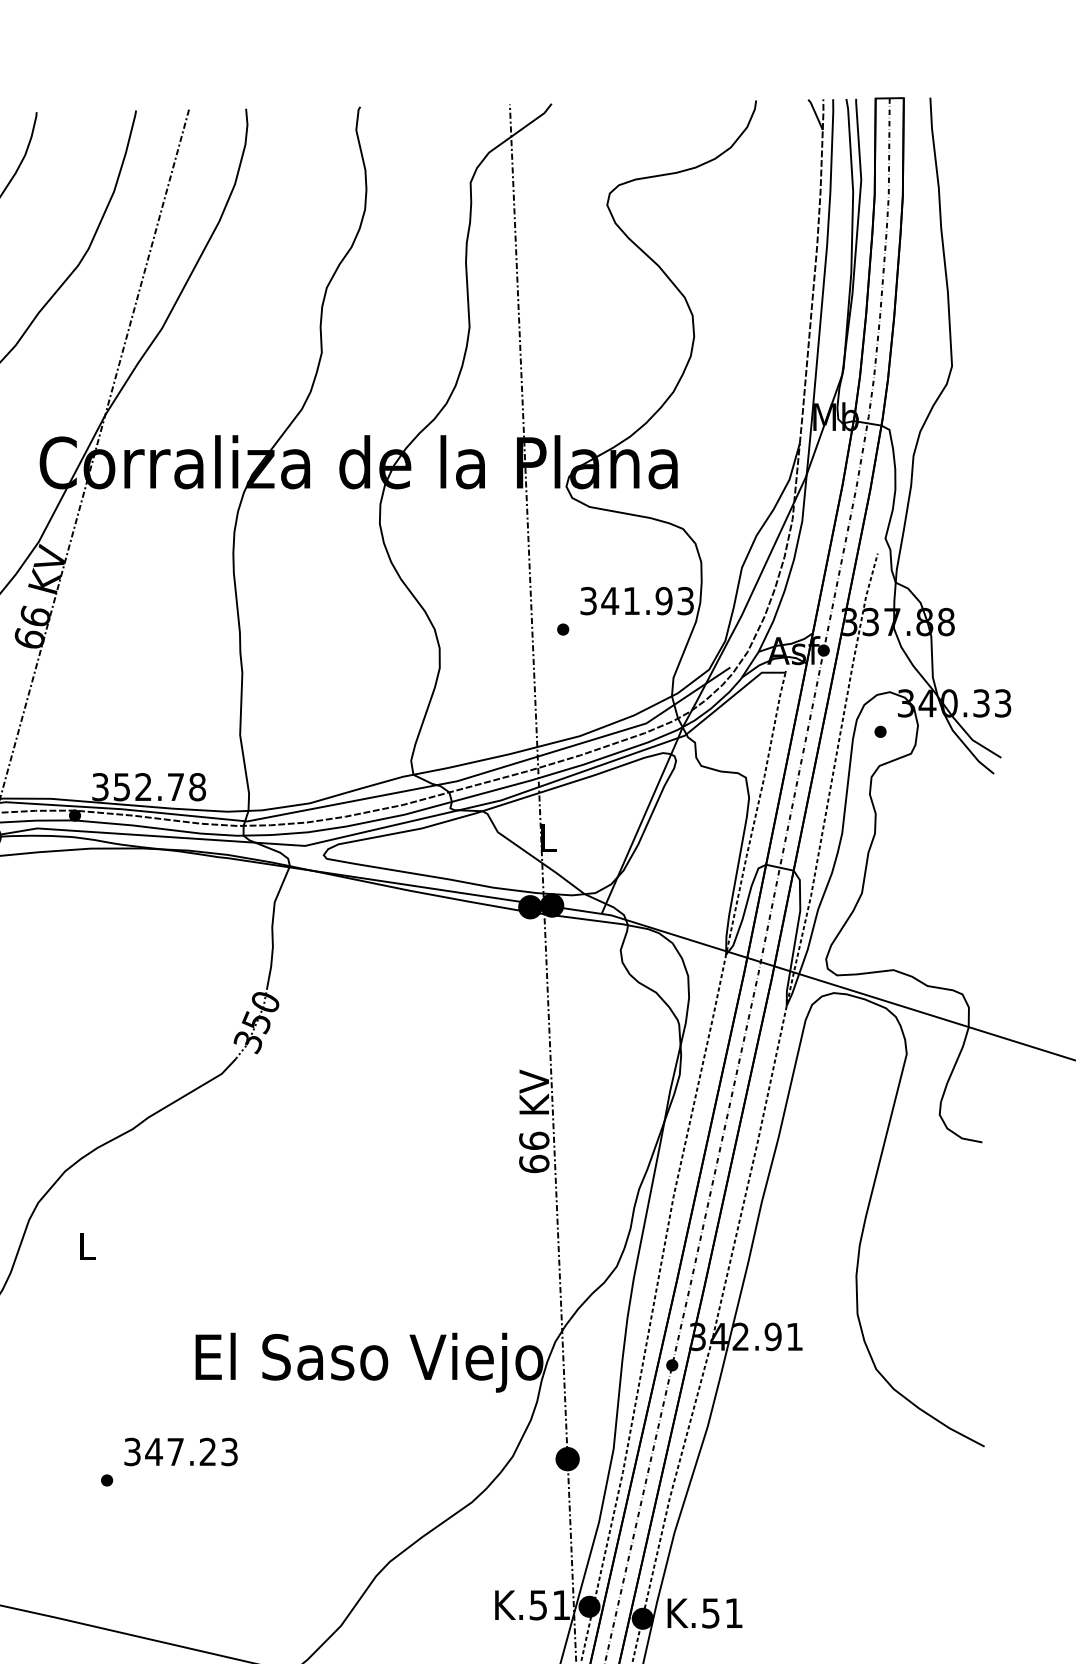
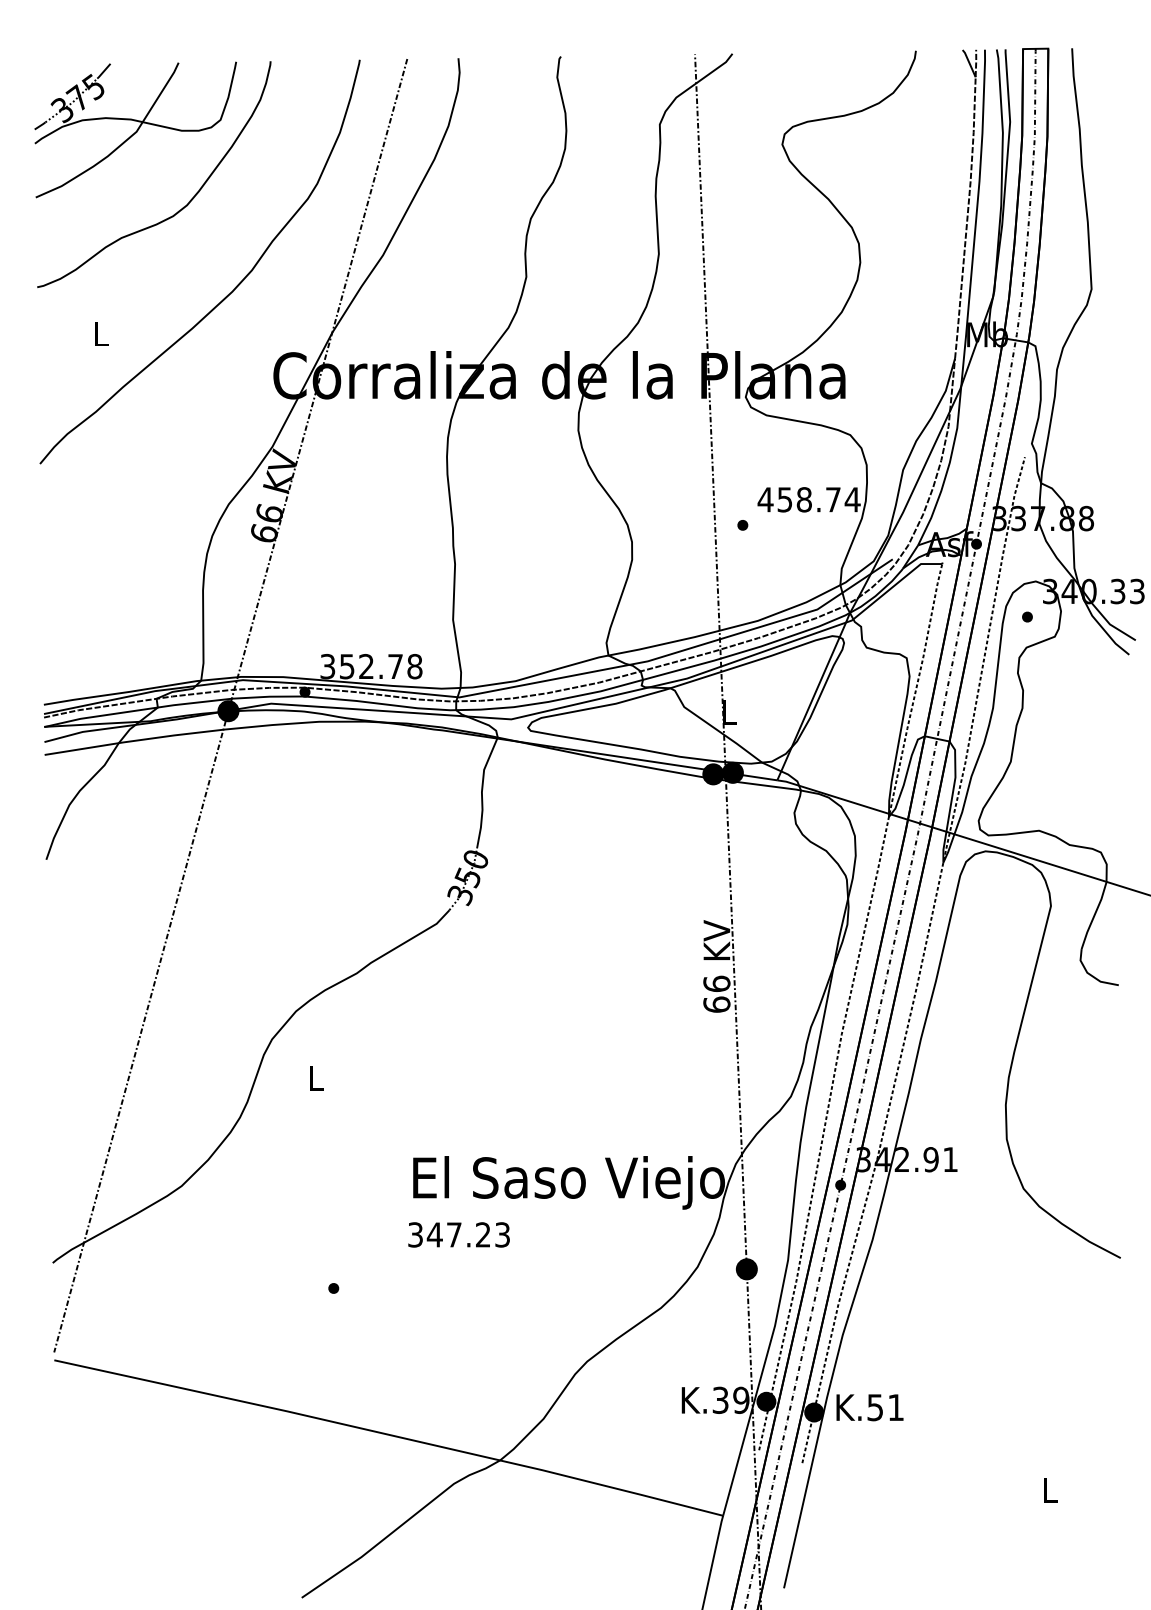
text: (636, 600) -> (808, 499), 341.93 -> 458.74
text: (180, 1451) -> (458, 1234), moved
text: (550, 1604) -> (731, 1399), K.51 -> K.39

